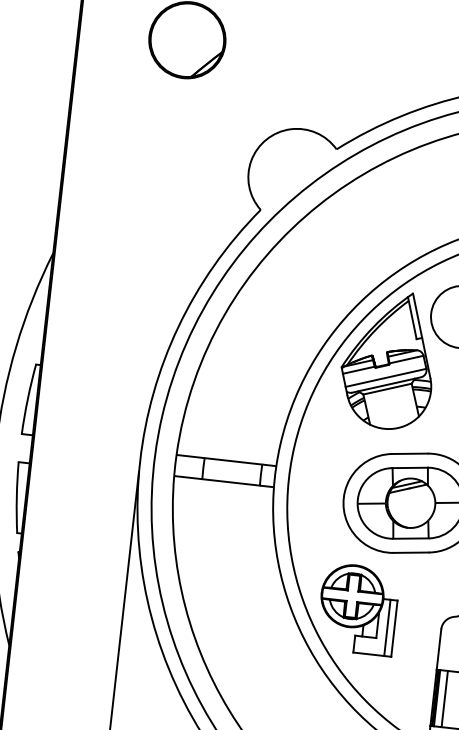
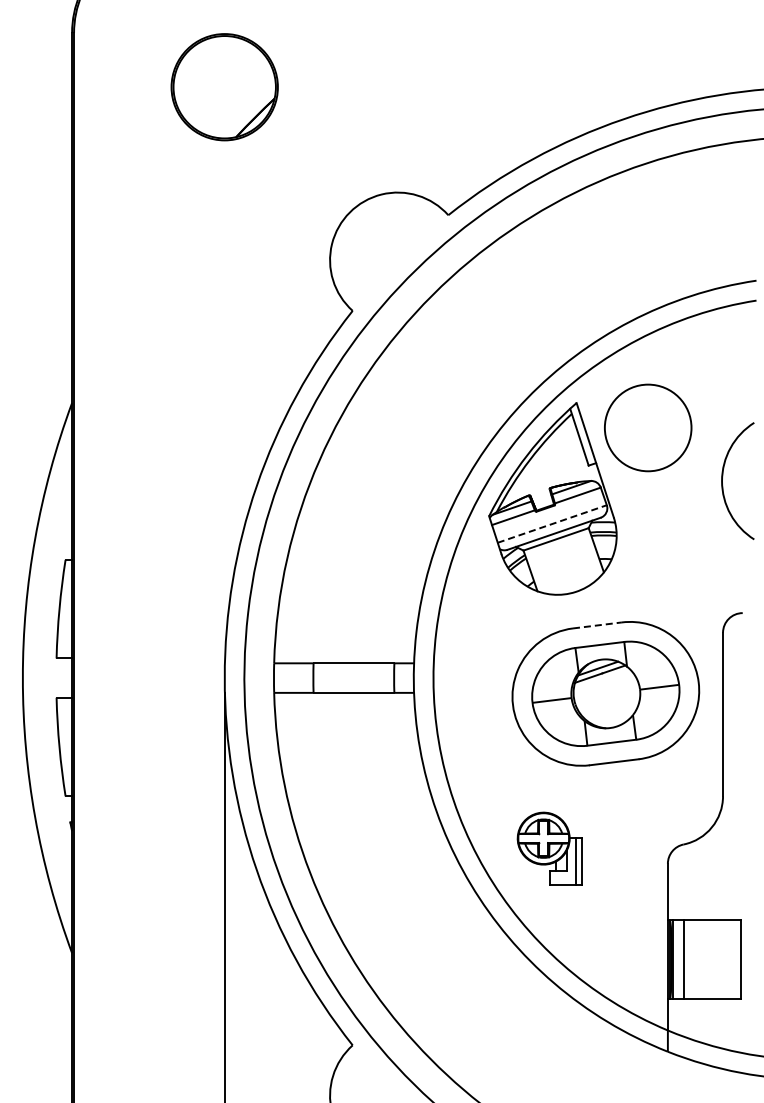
line: (386, 378) -> (552, 524), solid -> dashed
line: (410, 453) -> (597, 625), solid -> dashed
part: (358, 609) -> (549, 848), size x0.6

